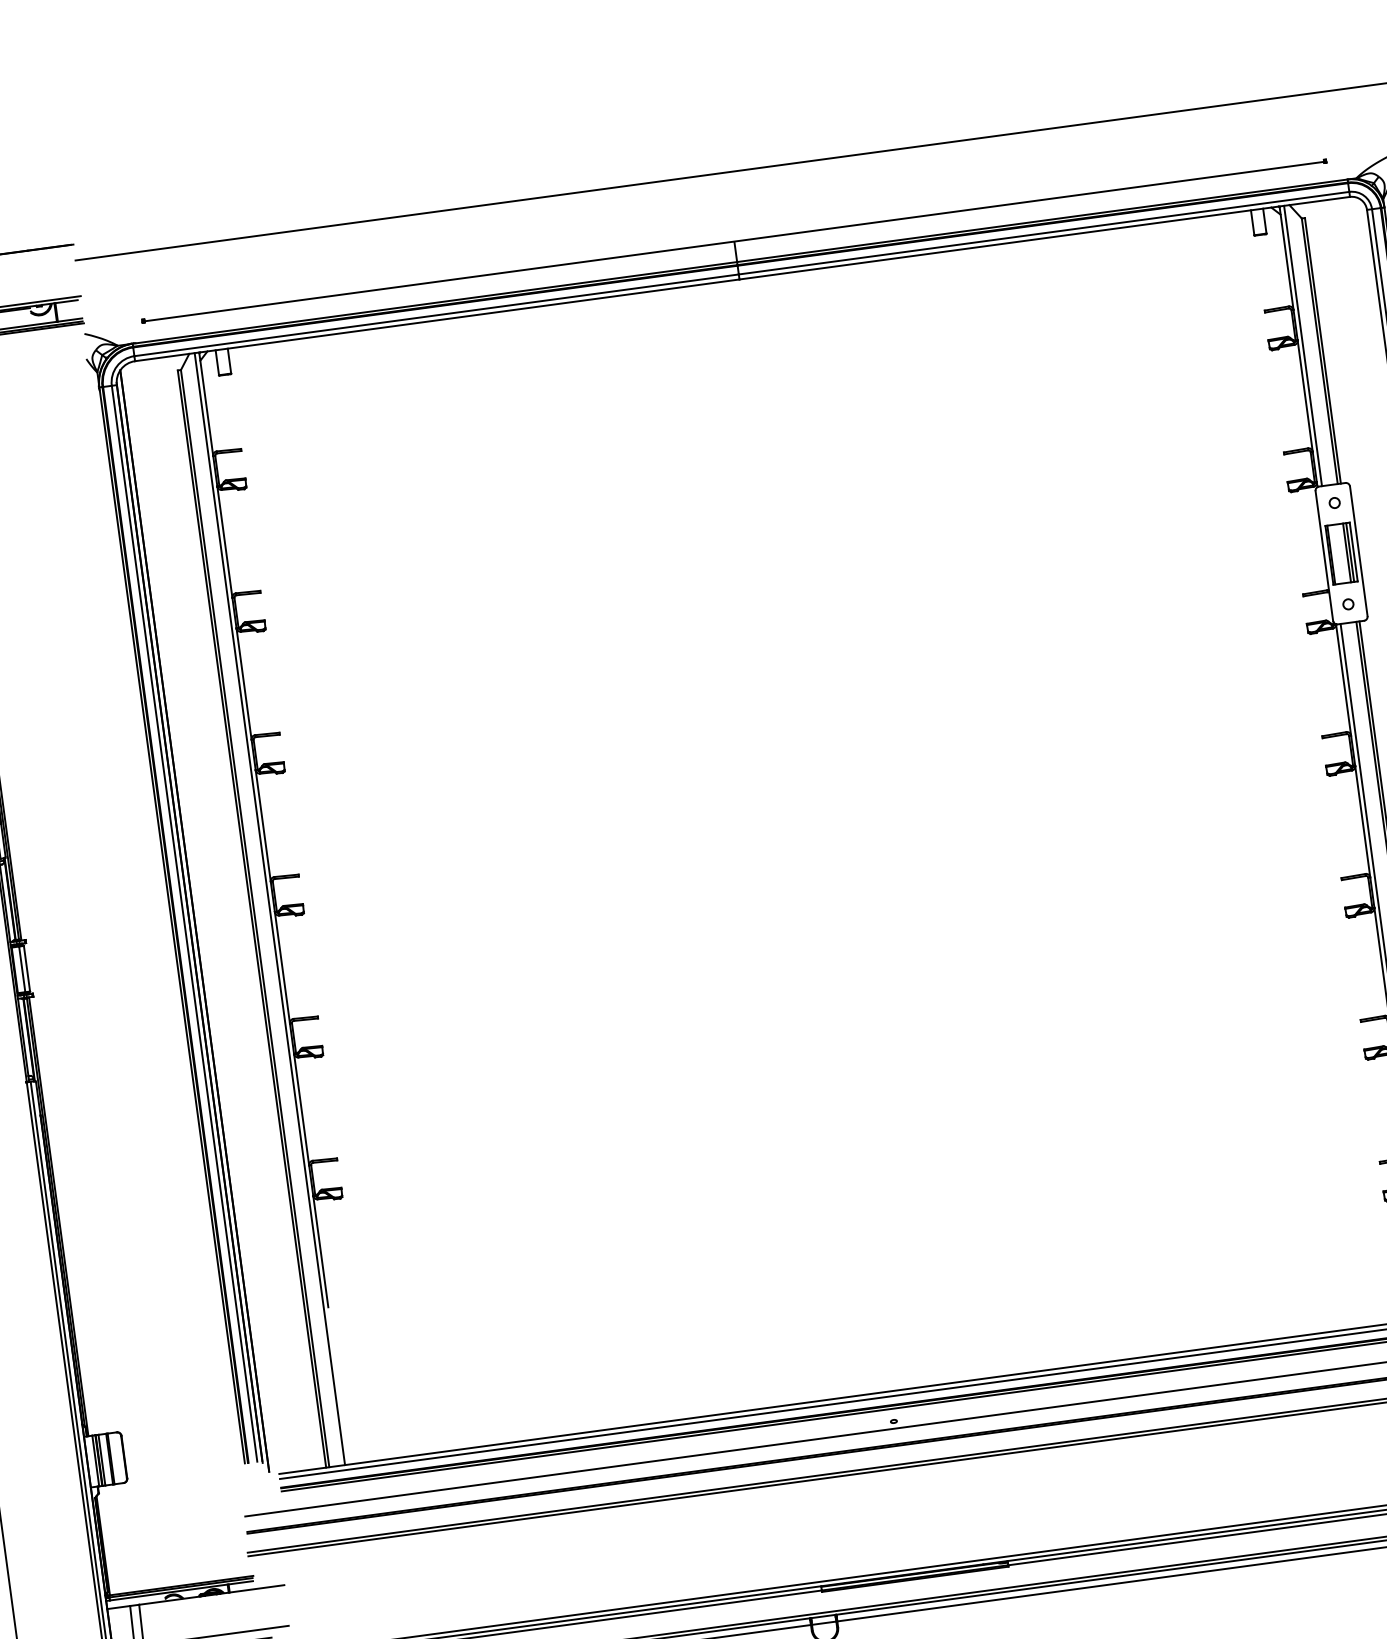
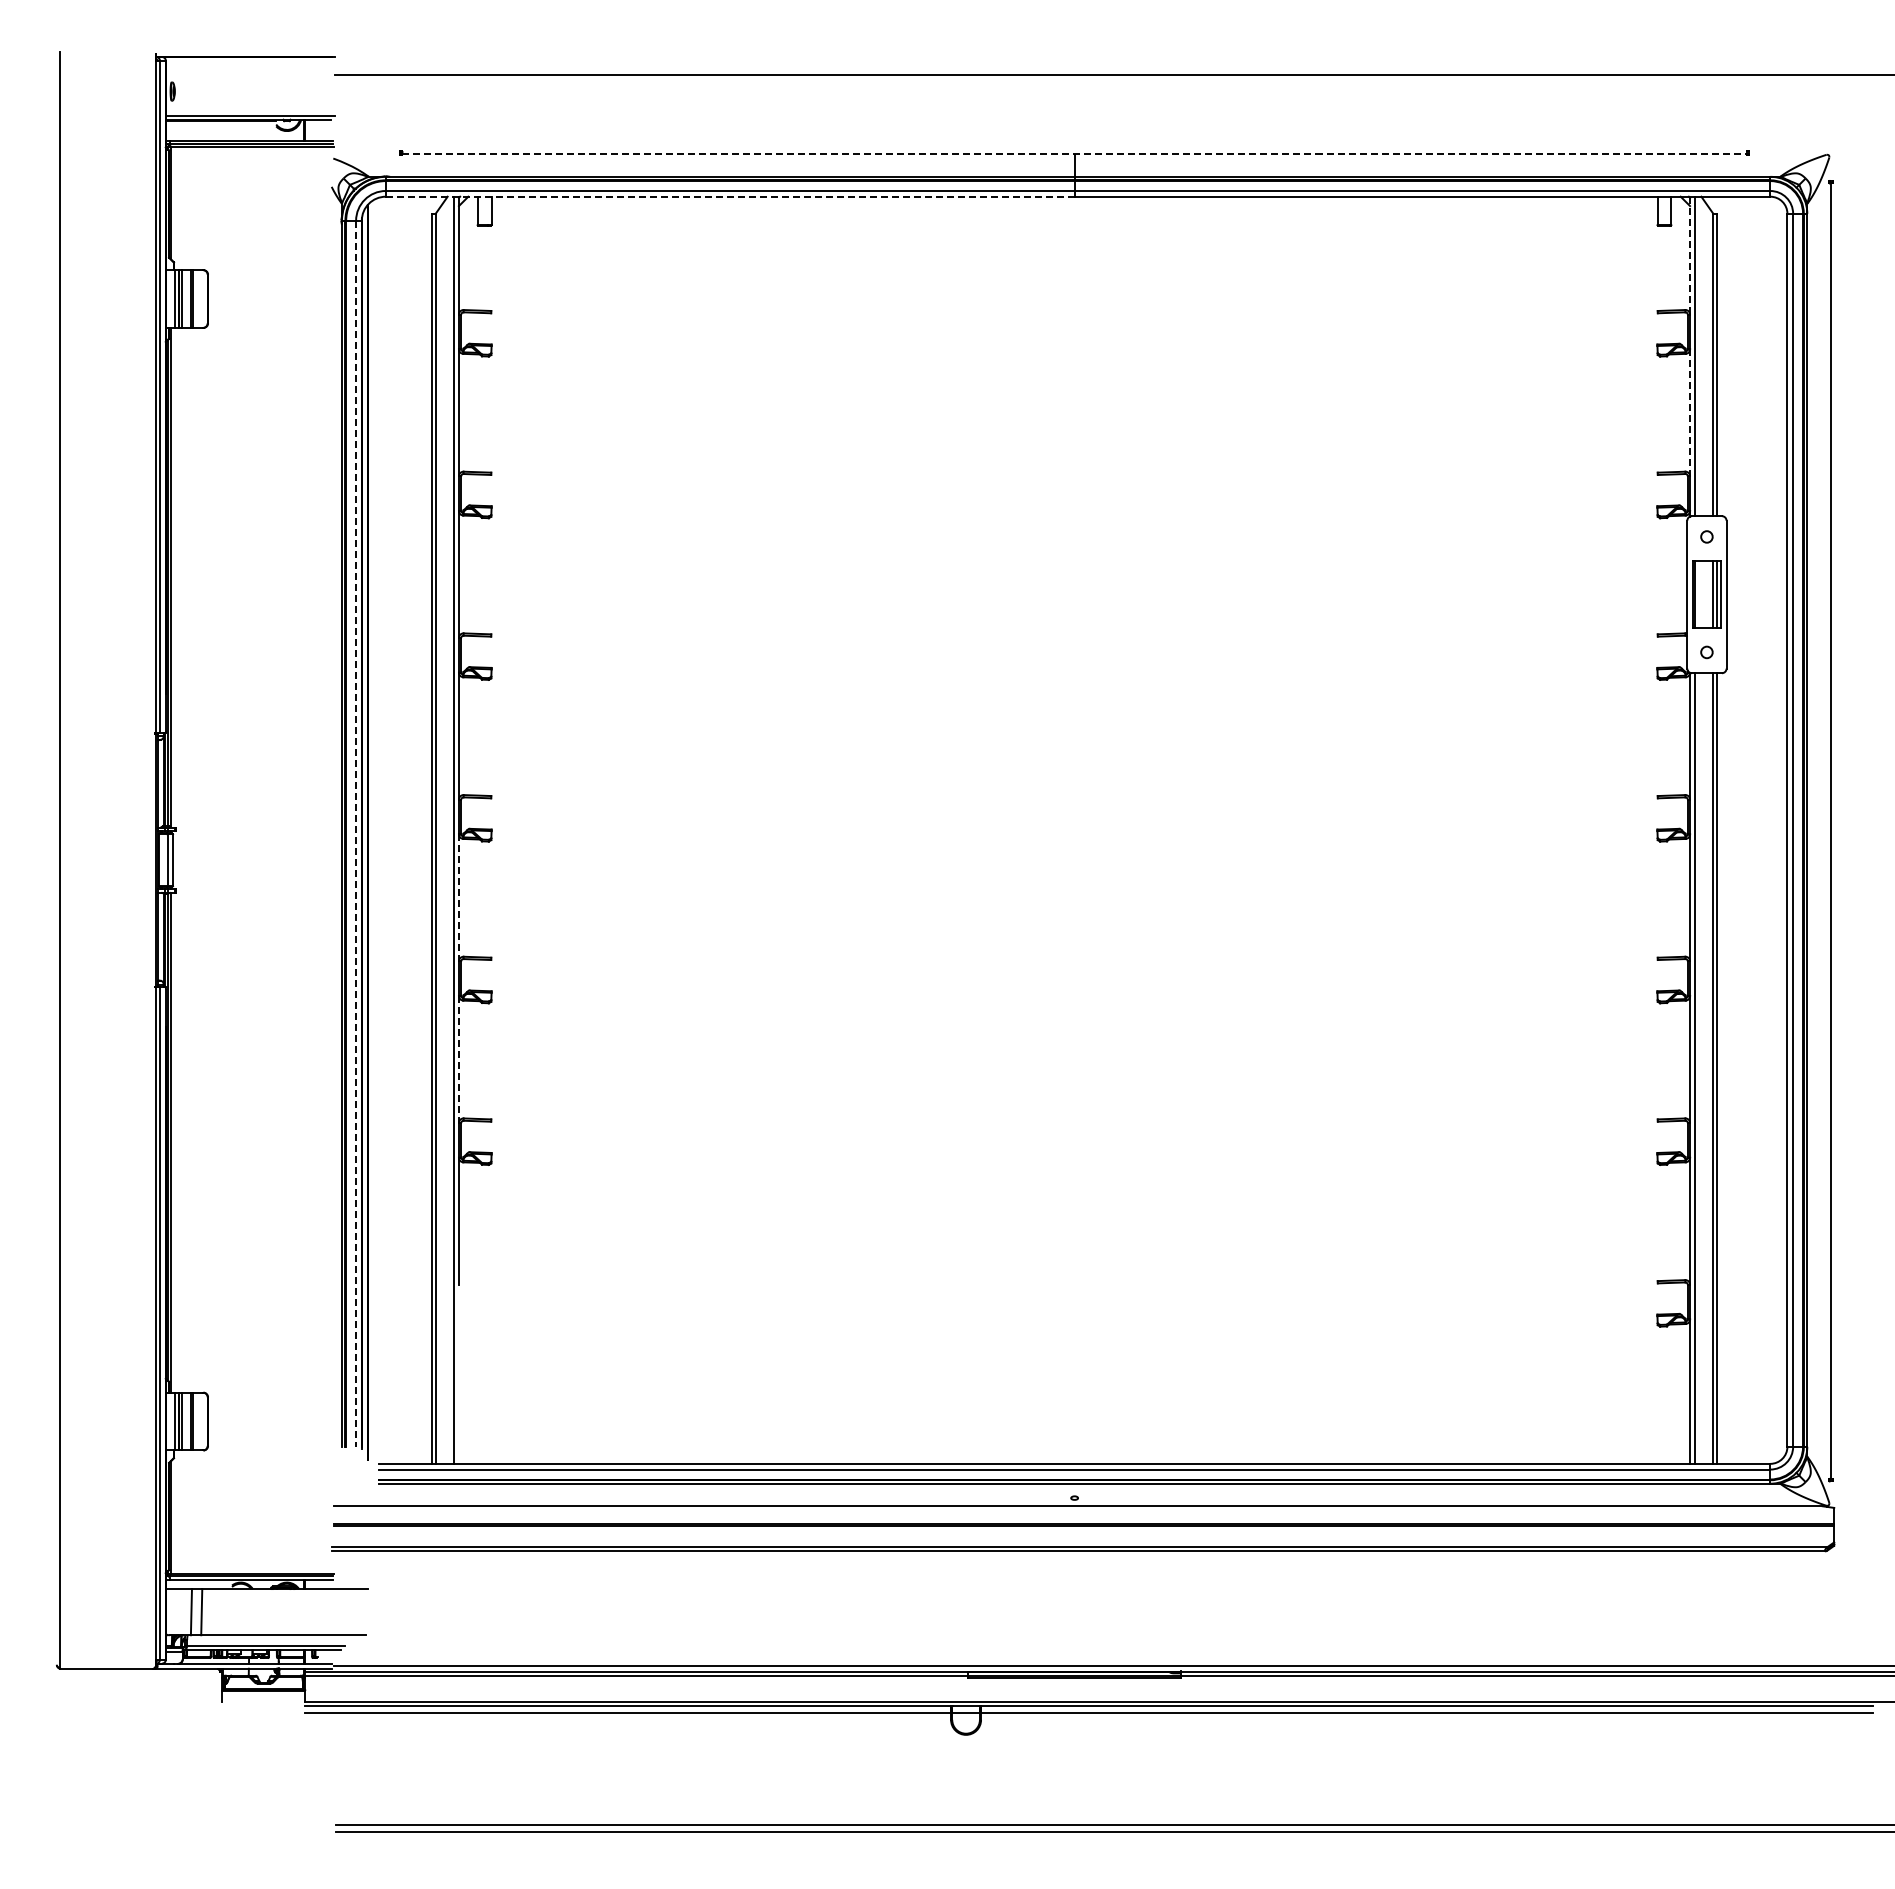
line: (735, 241) -> (1075, 153), solid -> dashed
line: (1286, 257) -> (1690, 255), solid -> dashed
line: (437, 320) -> (730, 196), solid -> dashed
line: (1305, 395) -> (1690, 412), solid -> dashed
line: (184, 924) -> (356, 834), solid -> dashed
line: (281, 967) -> (458, 897), solid -> dashed
line: (301, 1109) -> (458, 1059), solid -> dashed

